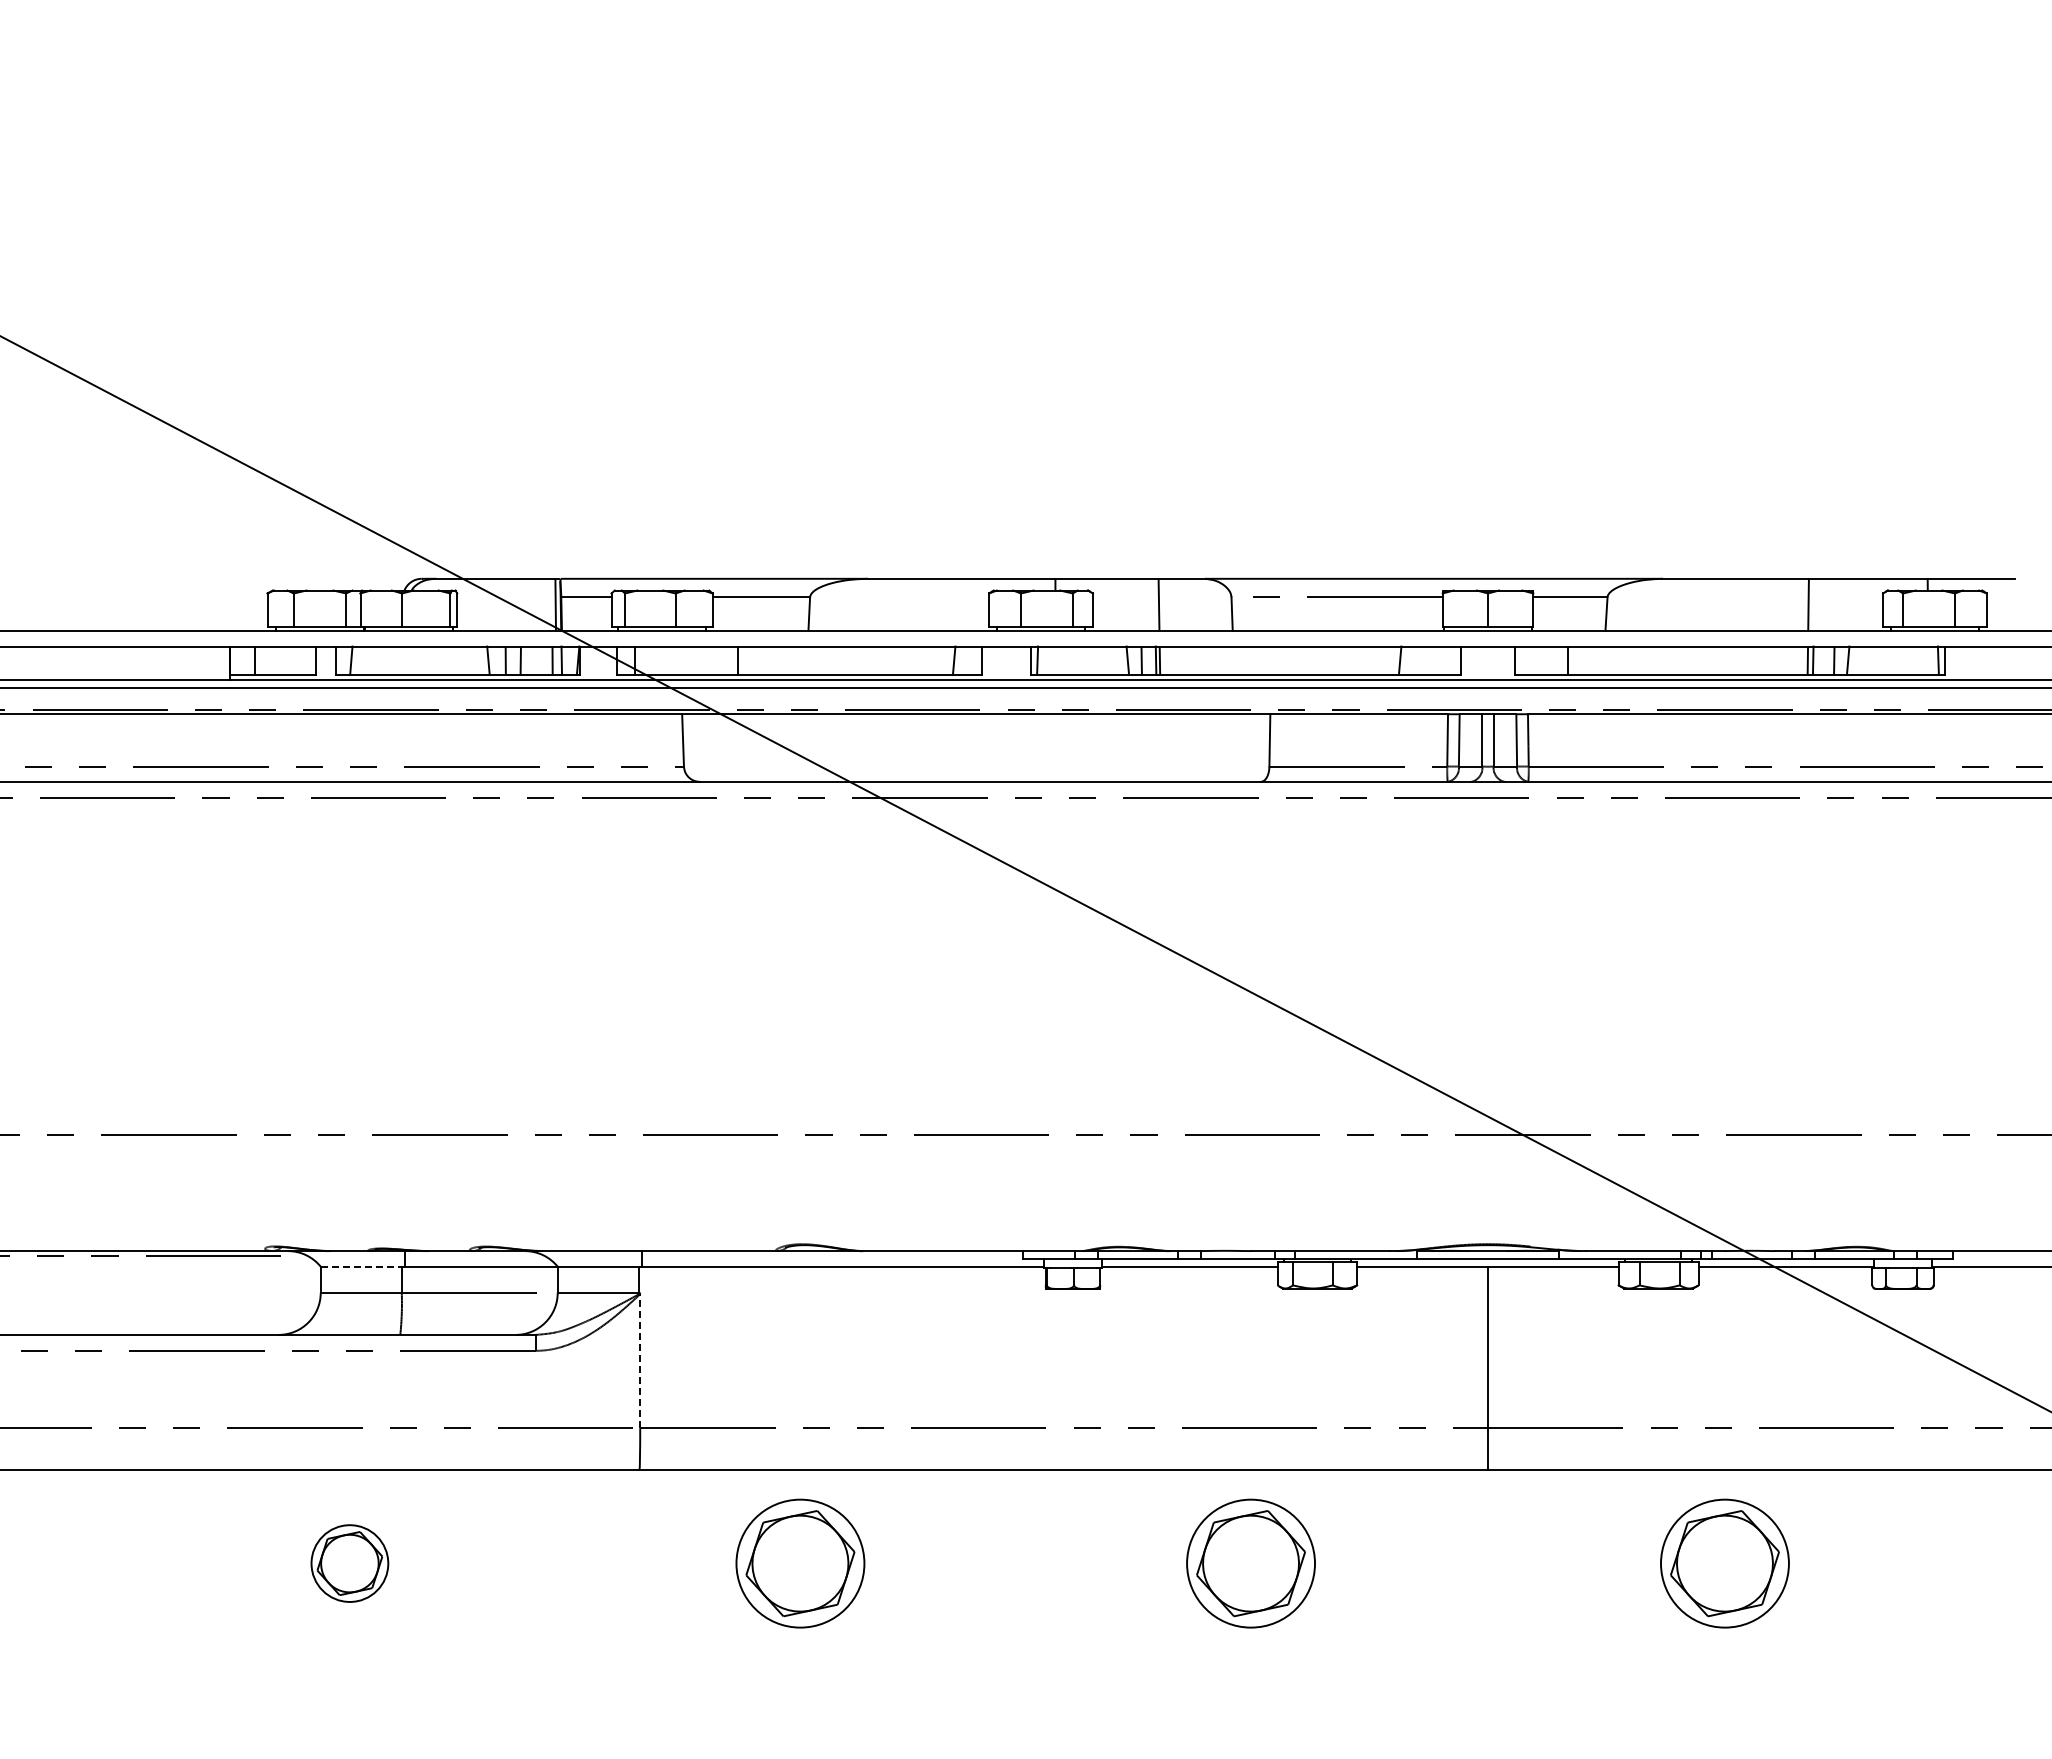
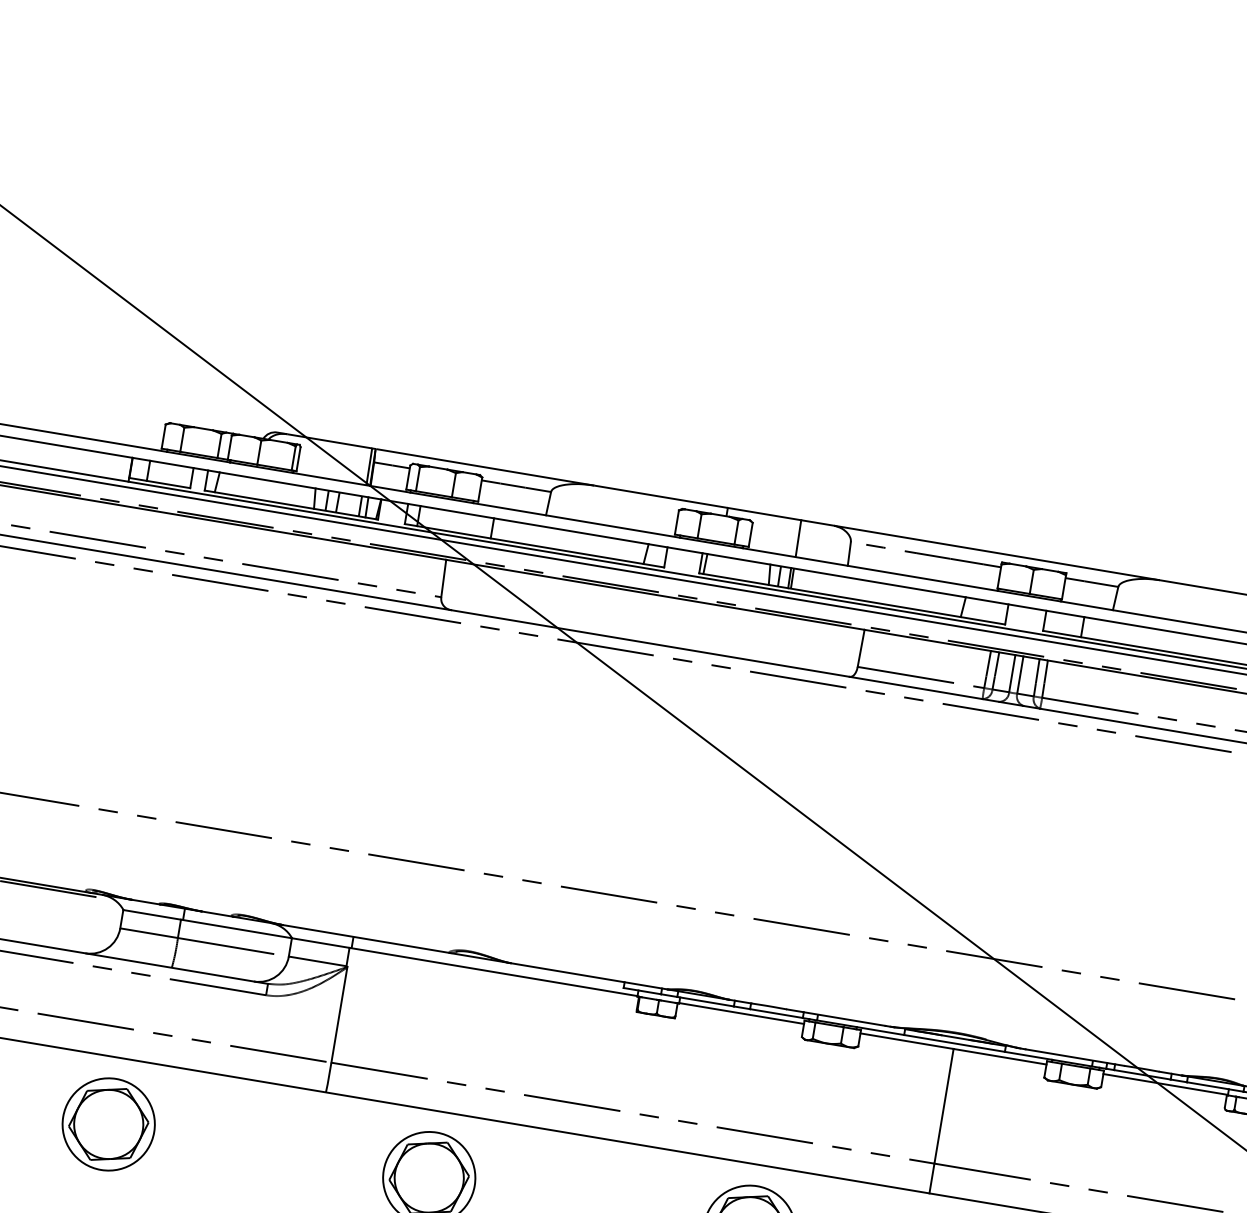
line: (361, 1267) -> (152, 915), dashed -> solid
line: (640, 1360) -> (339, 1014), dashed -> solid
part: (349, 1563) -> (108, 1124), size x1.67

